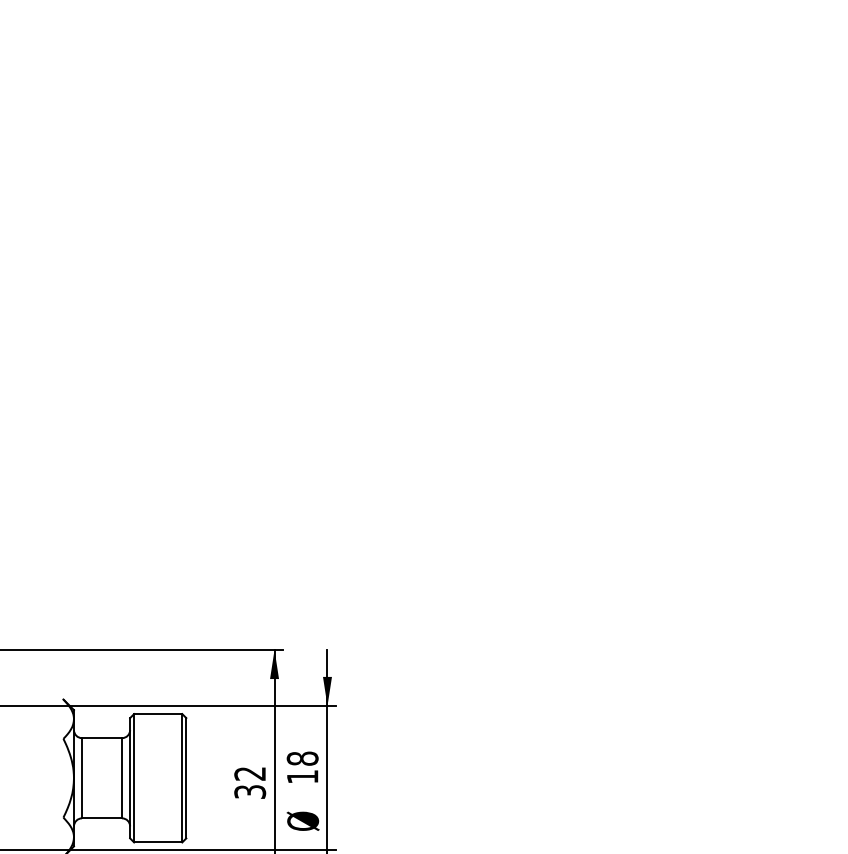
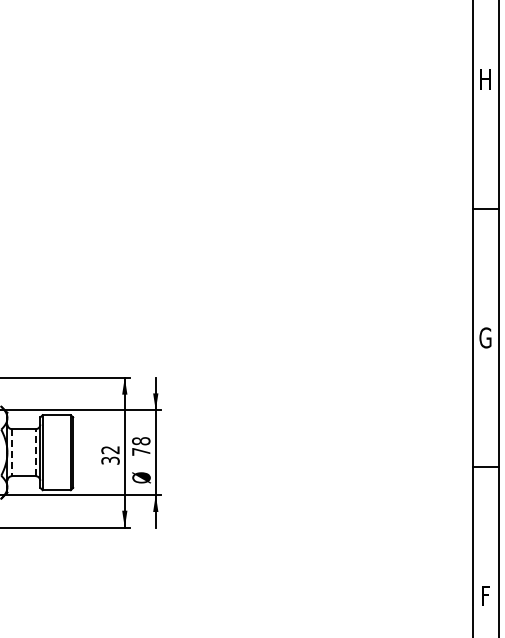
text: (303, 776) -> (141, 451), 18 -> 78
line: (121, 777) -> (35, 452), solid -> dashed
line: (82, 779) -> (12, 453), solid -> dashed

